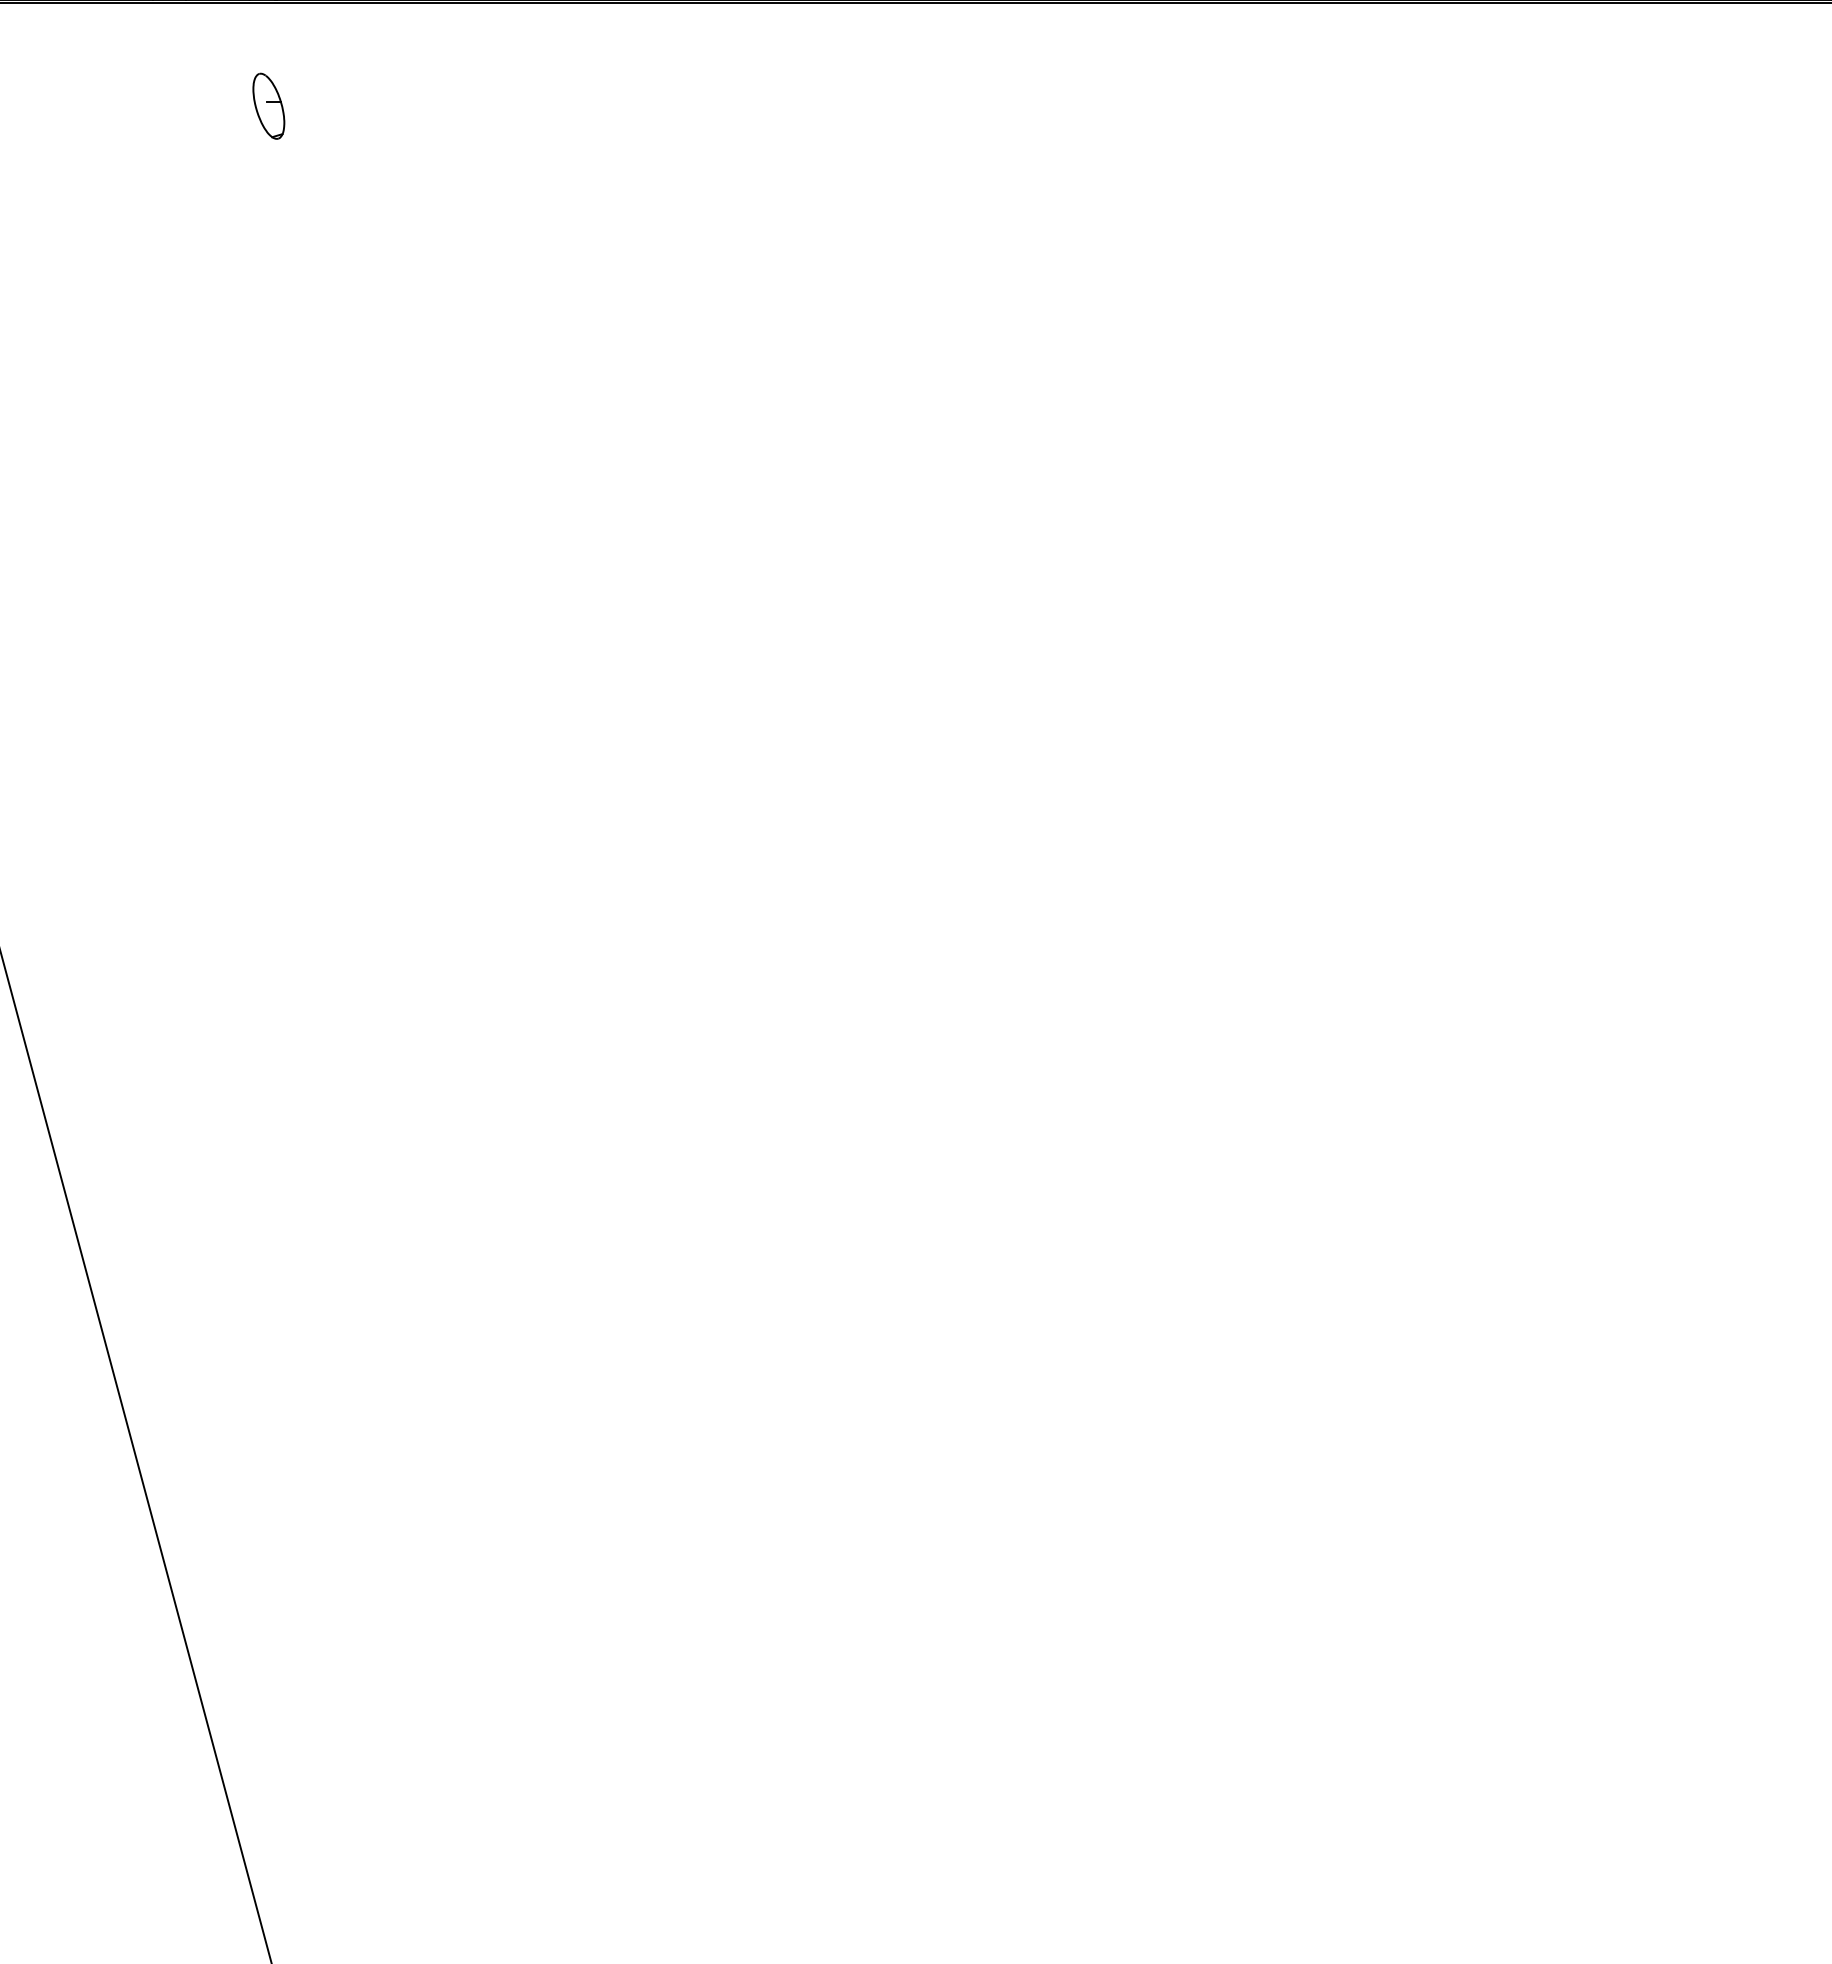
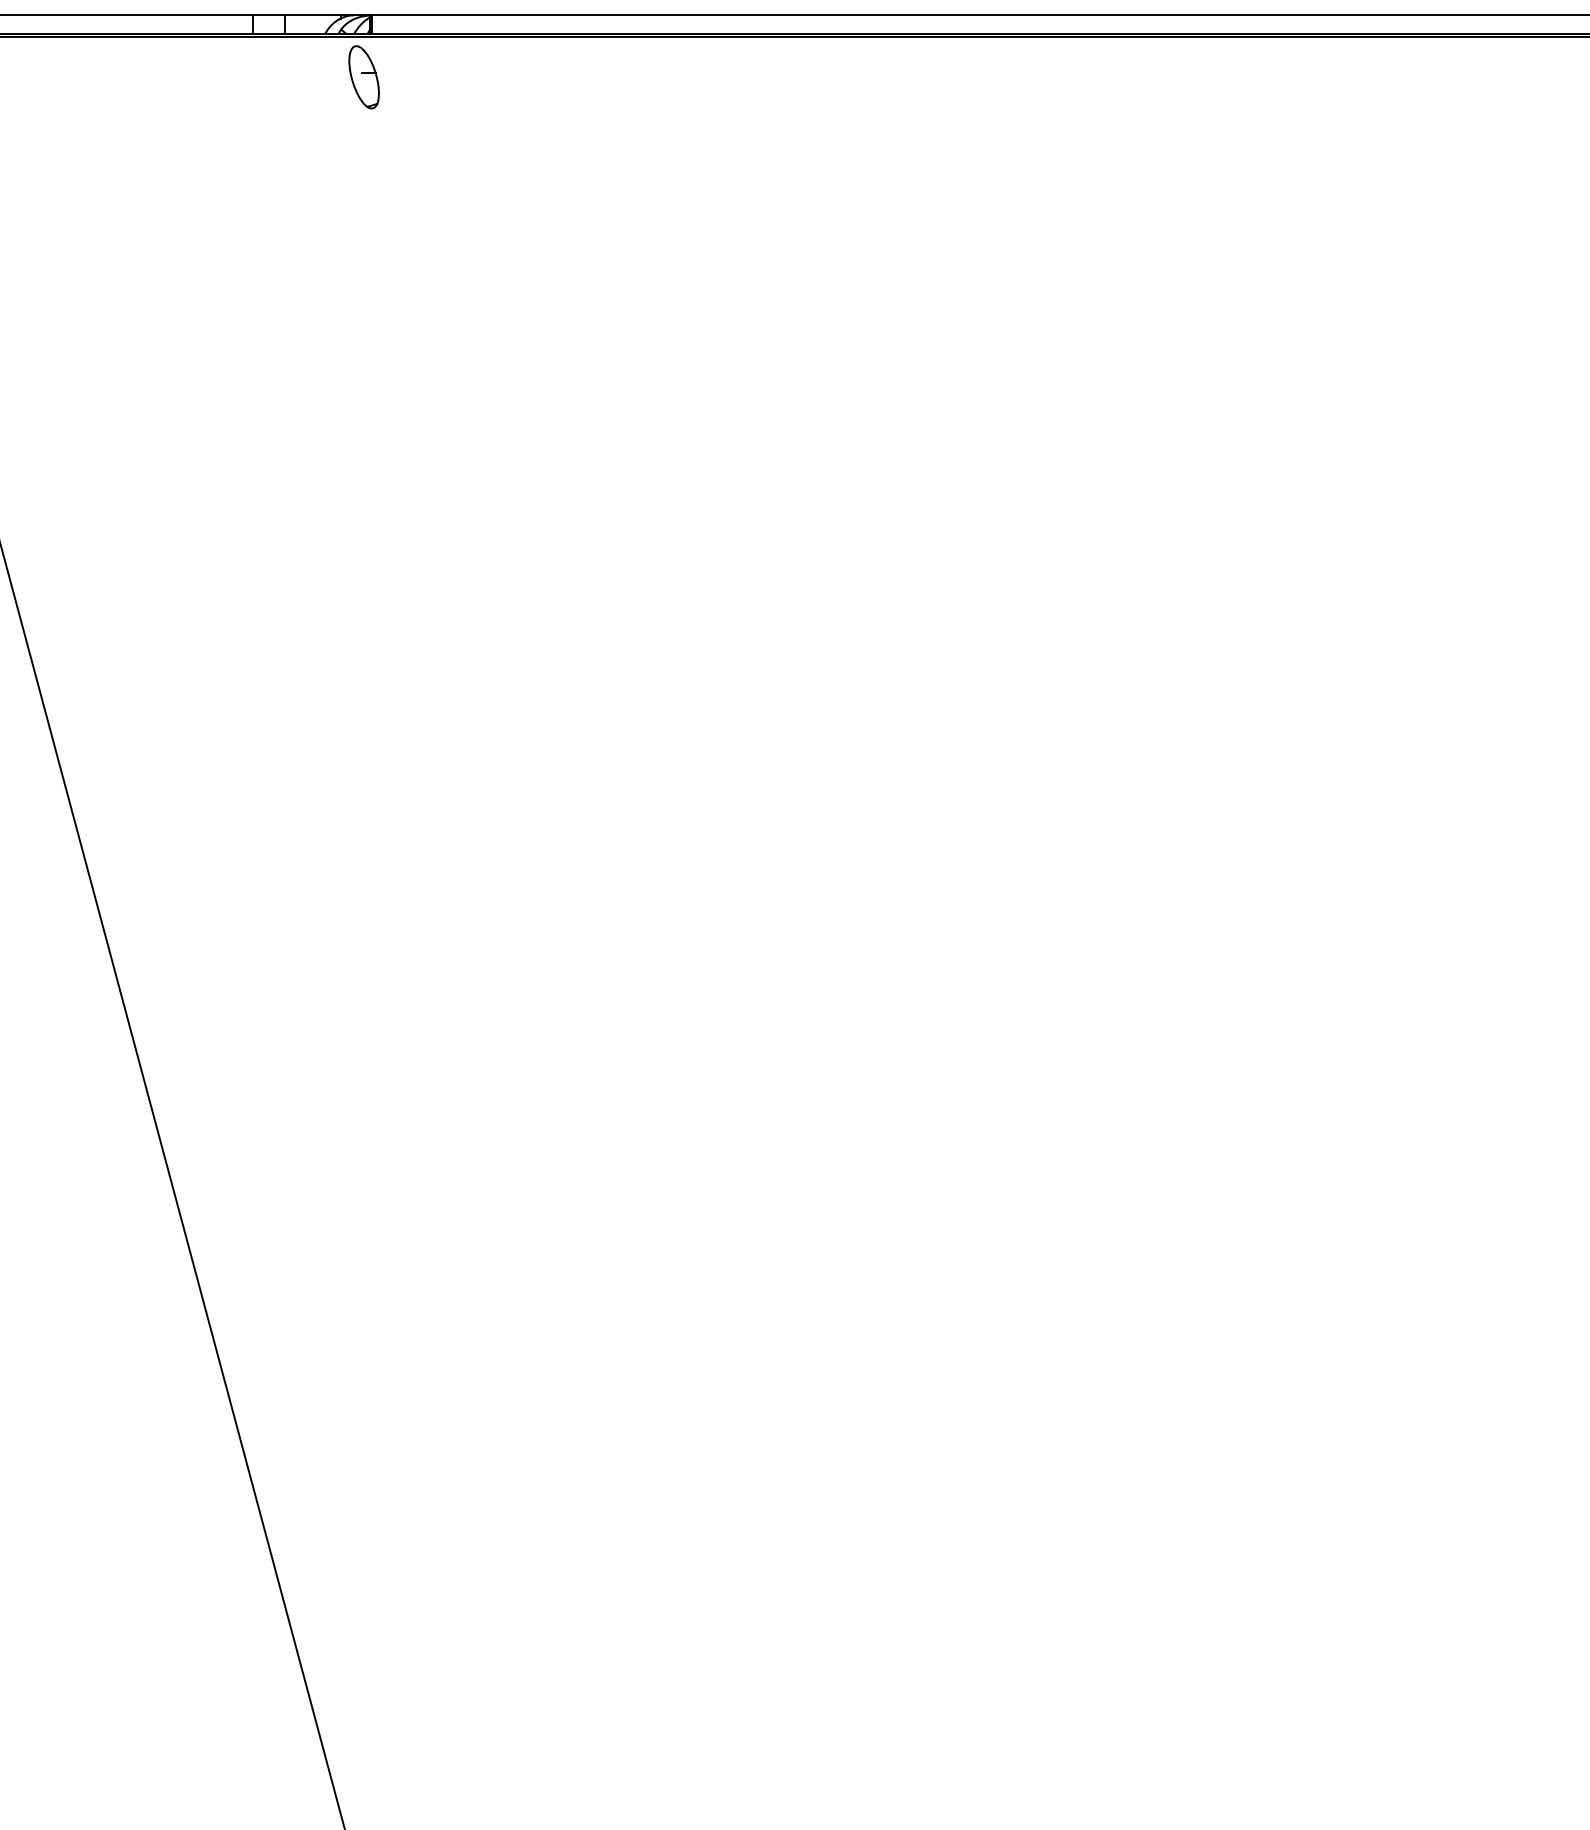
part: (268, 105) -> (363, 76), moved

